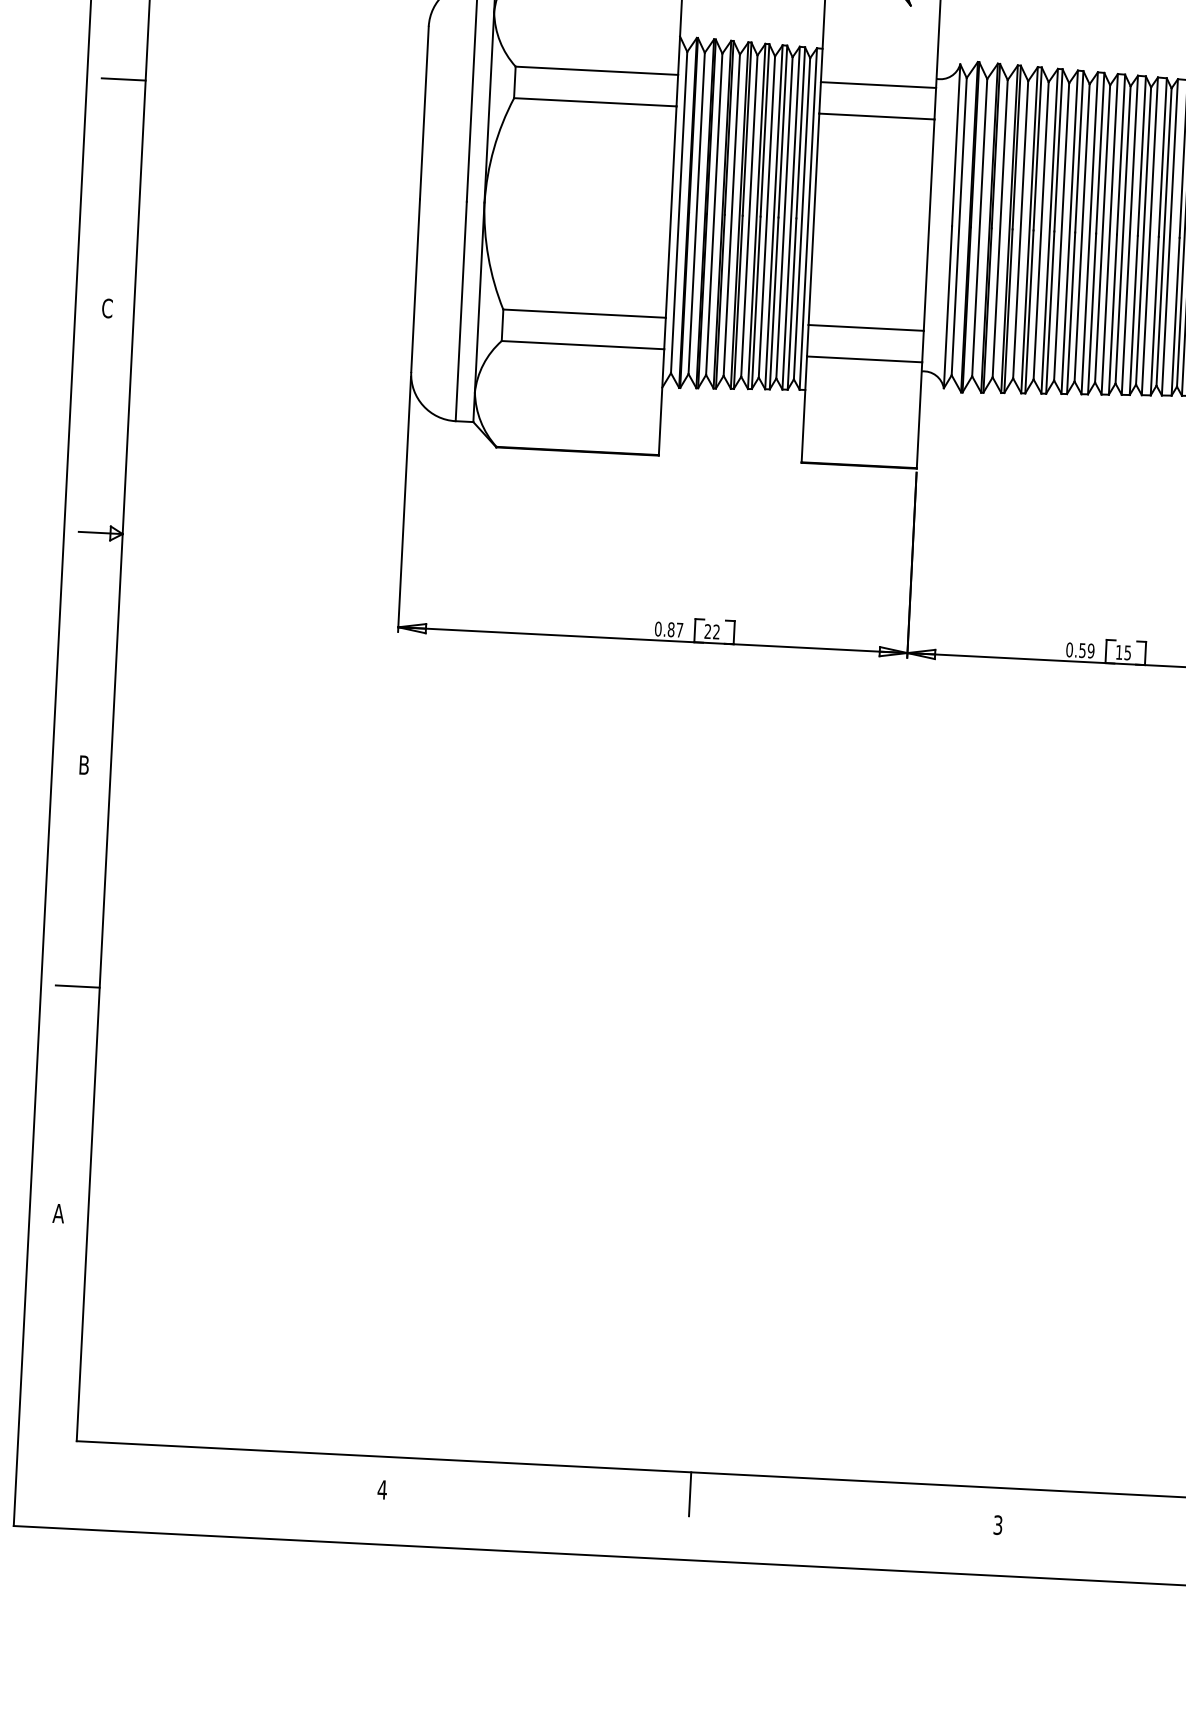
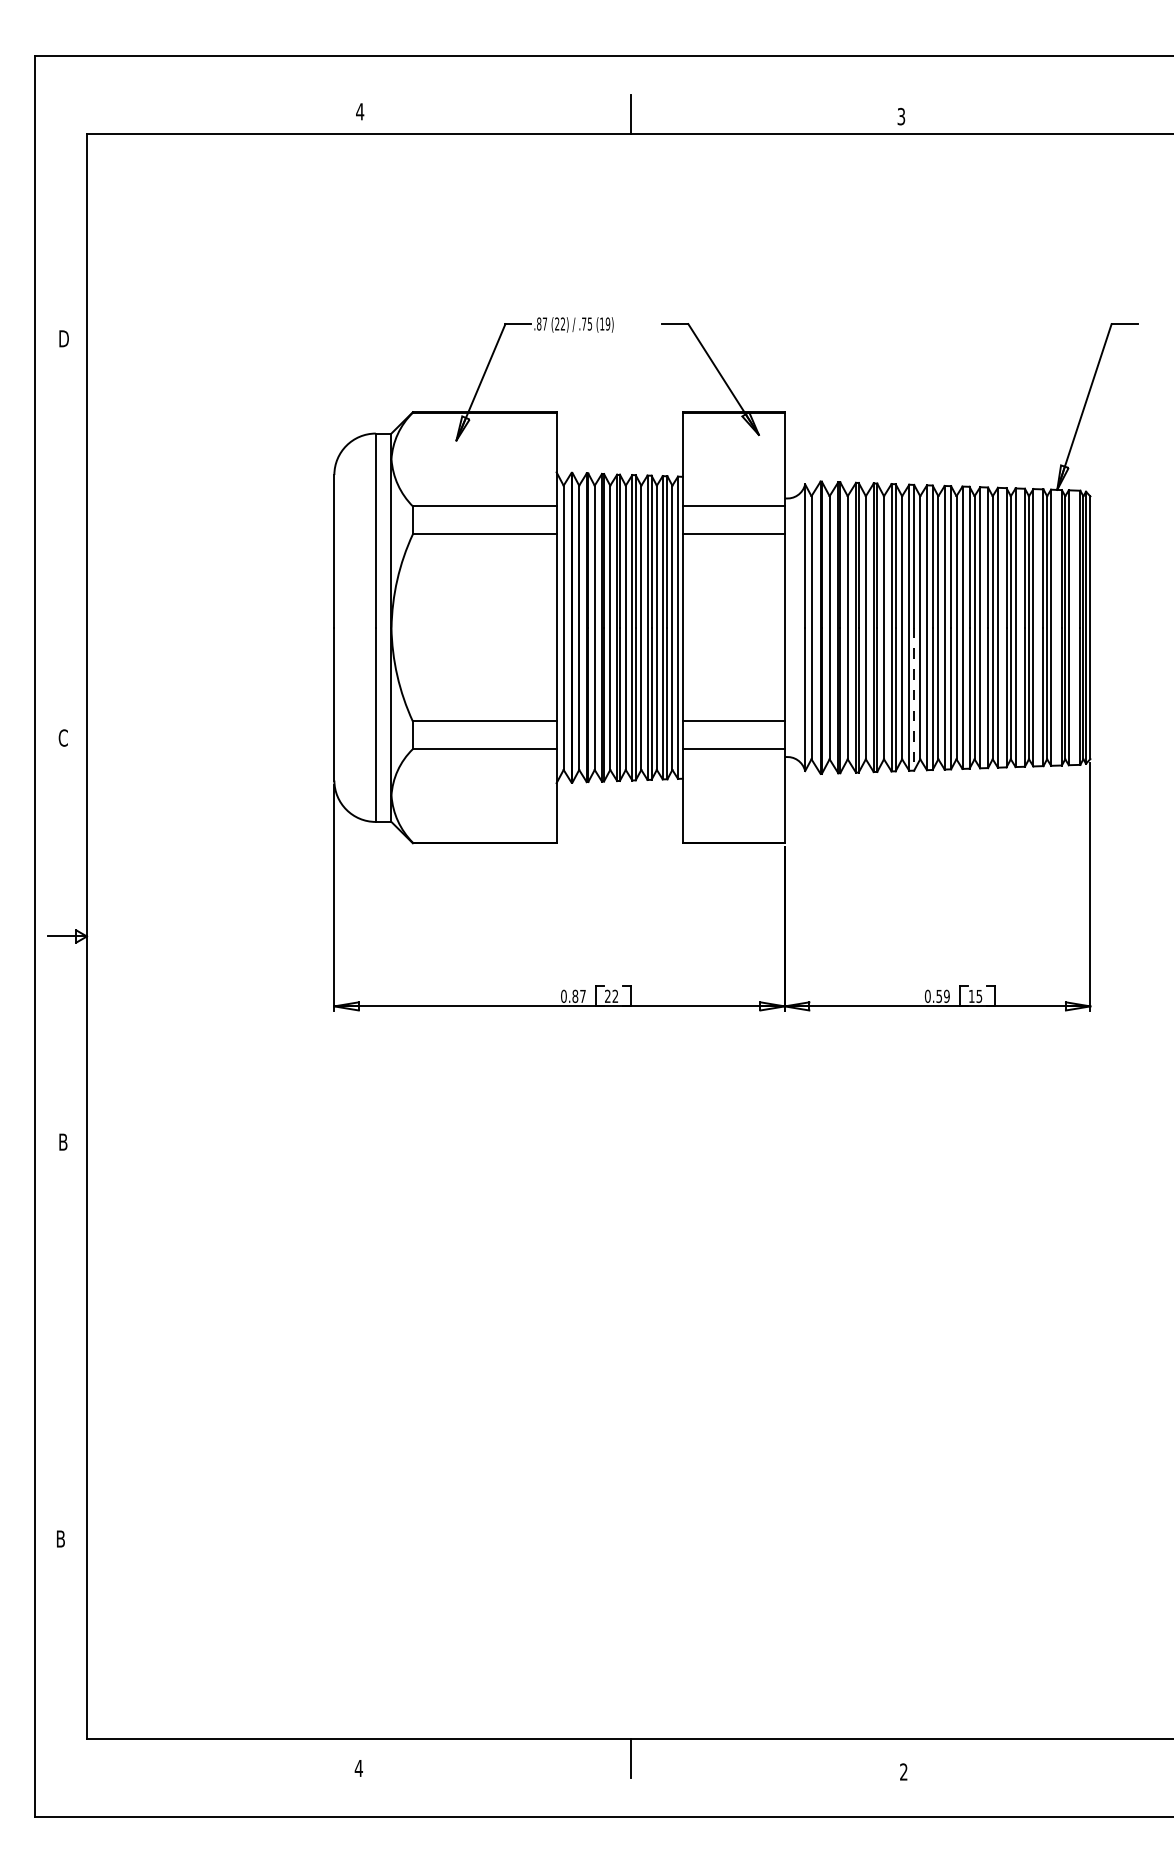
line: (123, 79) -> (67, 535), removed
line: (1071, 313) -> (914, 699), solid -> dashed
line: (77, 986) -> (67, 1337), removed
text: (58, 1212) -> (60, 1538), A -> B
text: (997, 1524) -> (903, 1771), 3 -> 2

